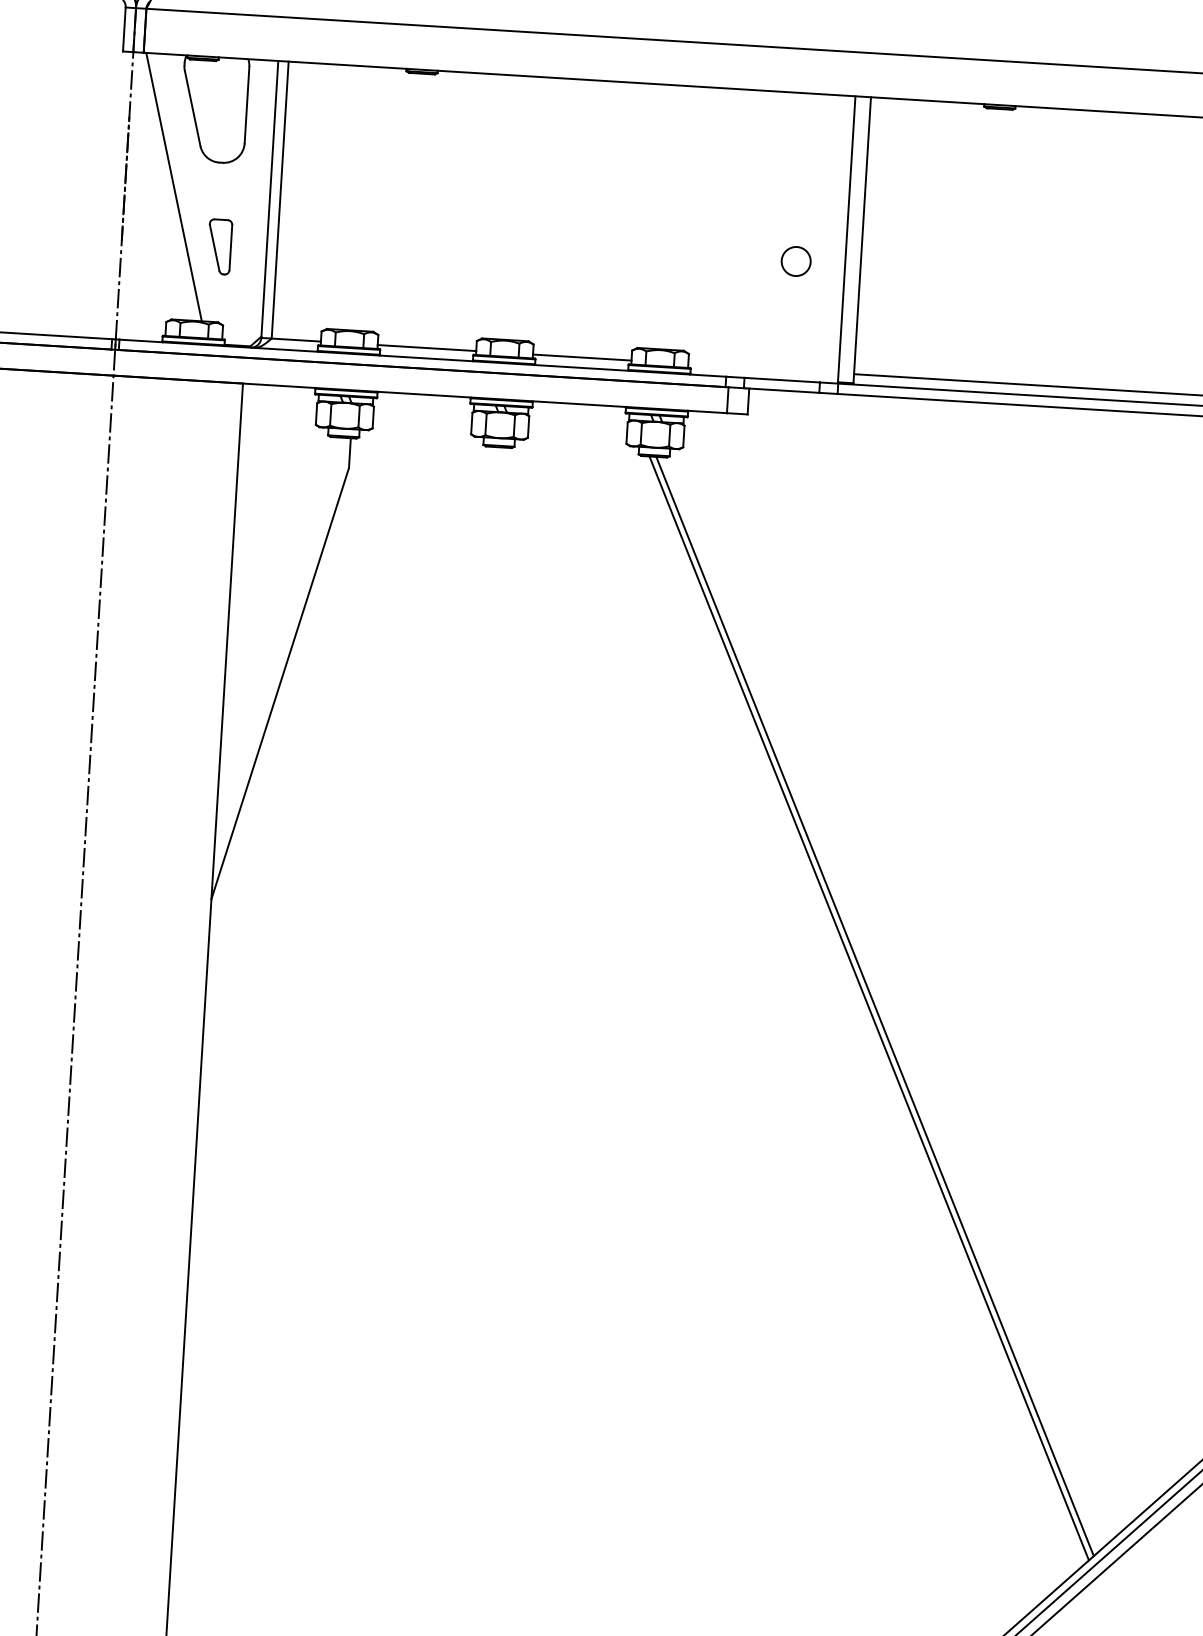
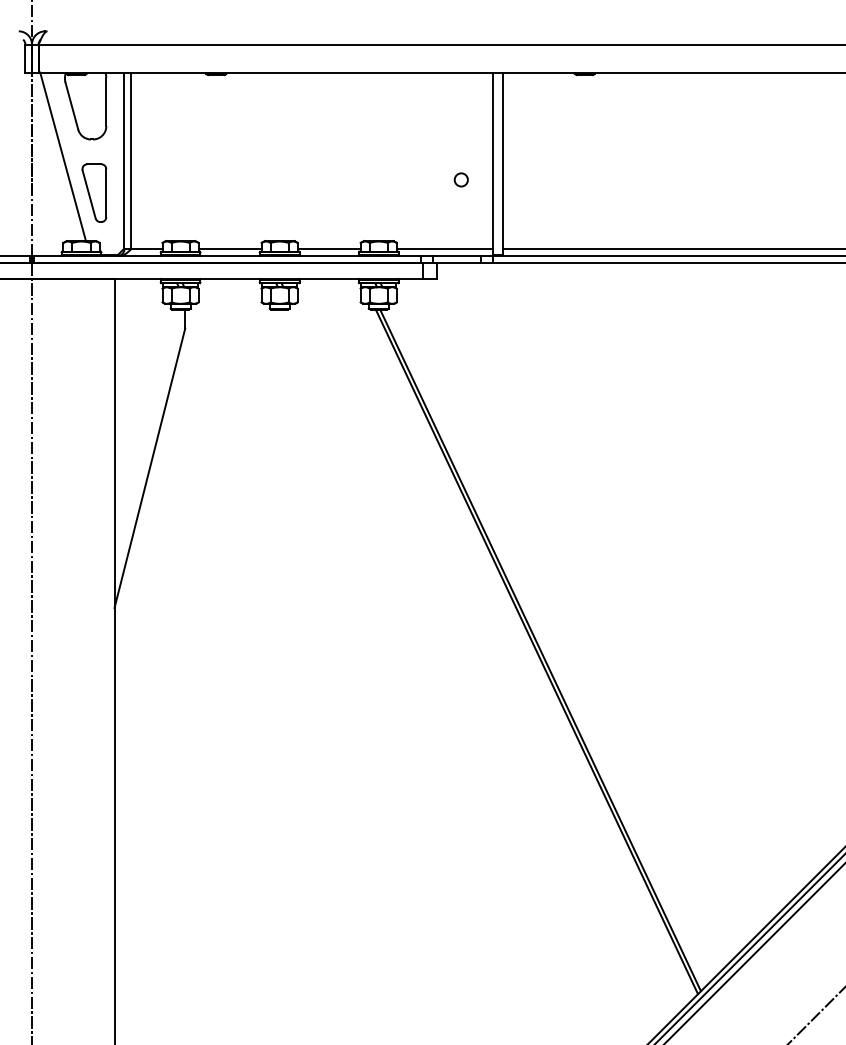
part: (219, 246) -> (94, 192), size x1.67
circle: (794, 260) -> (460, 179), size x0.71
line: (762, 368) -> (444, 249), added

